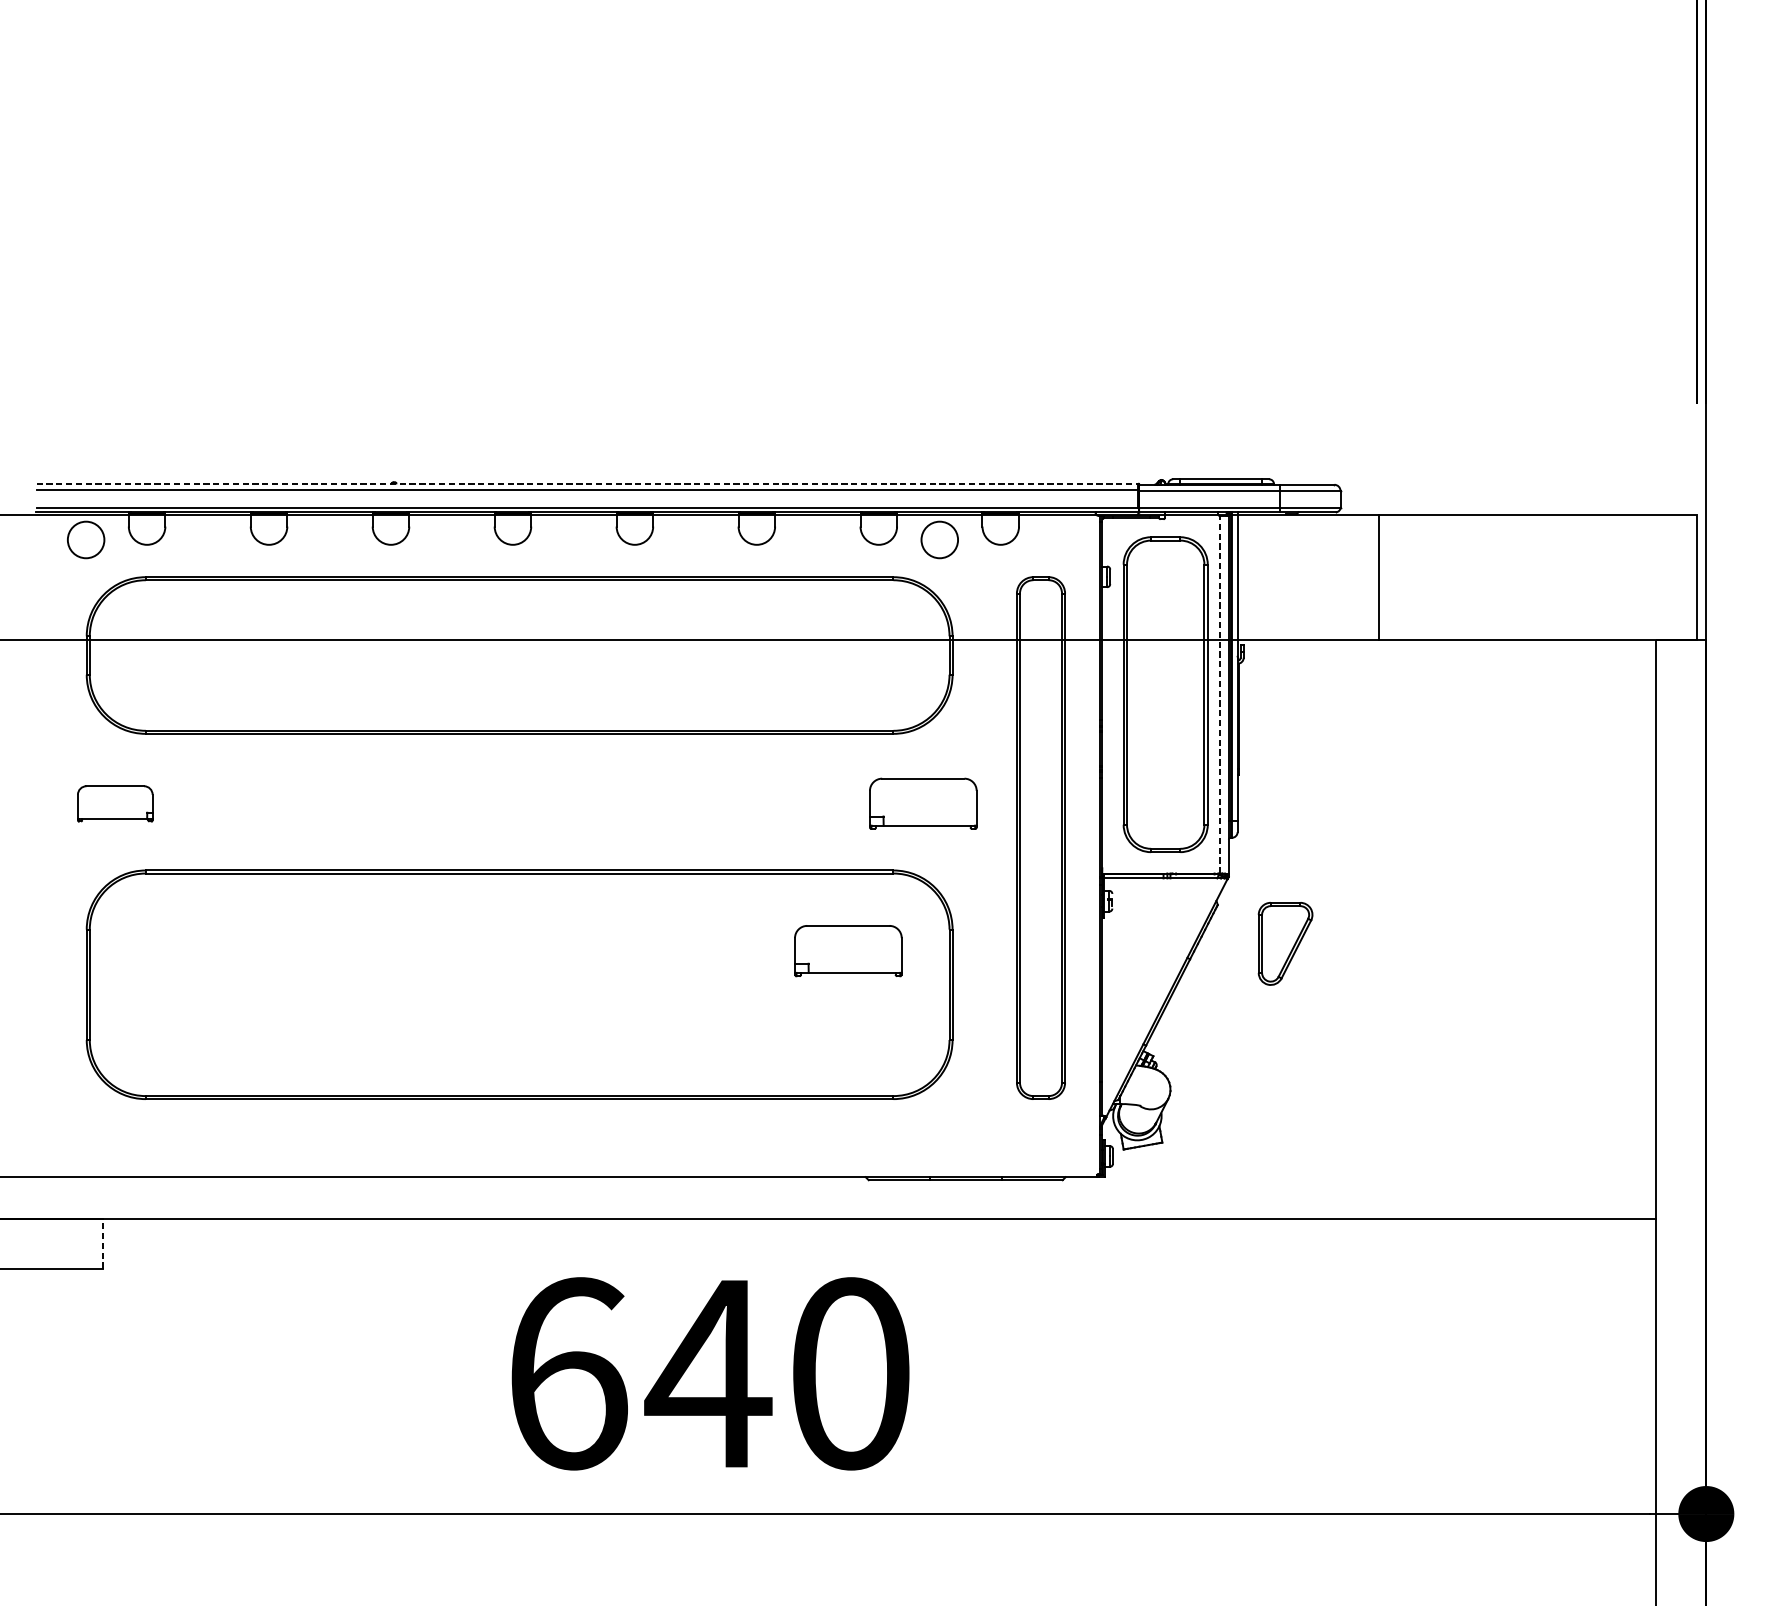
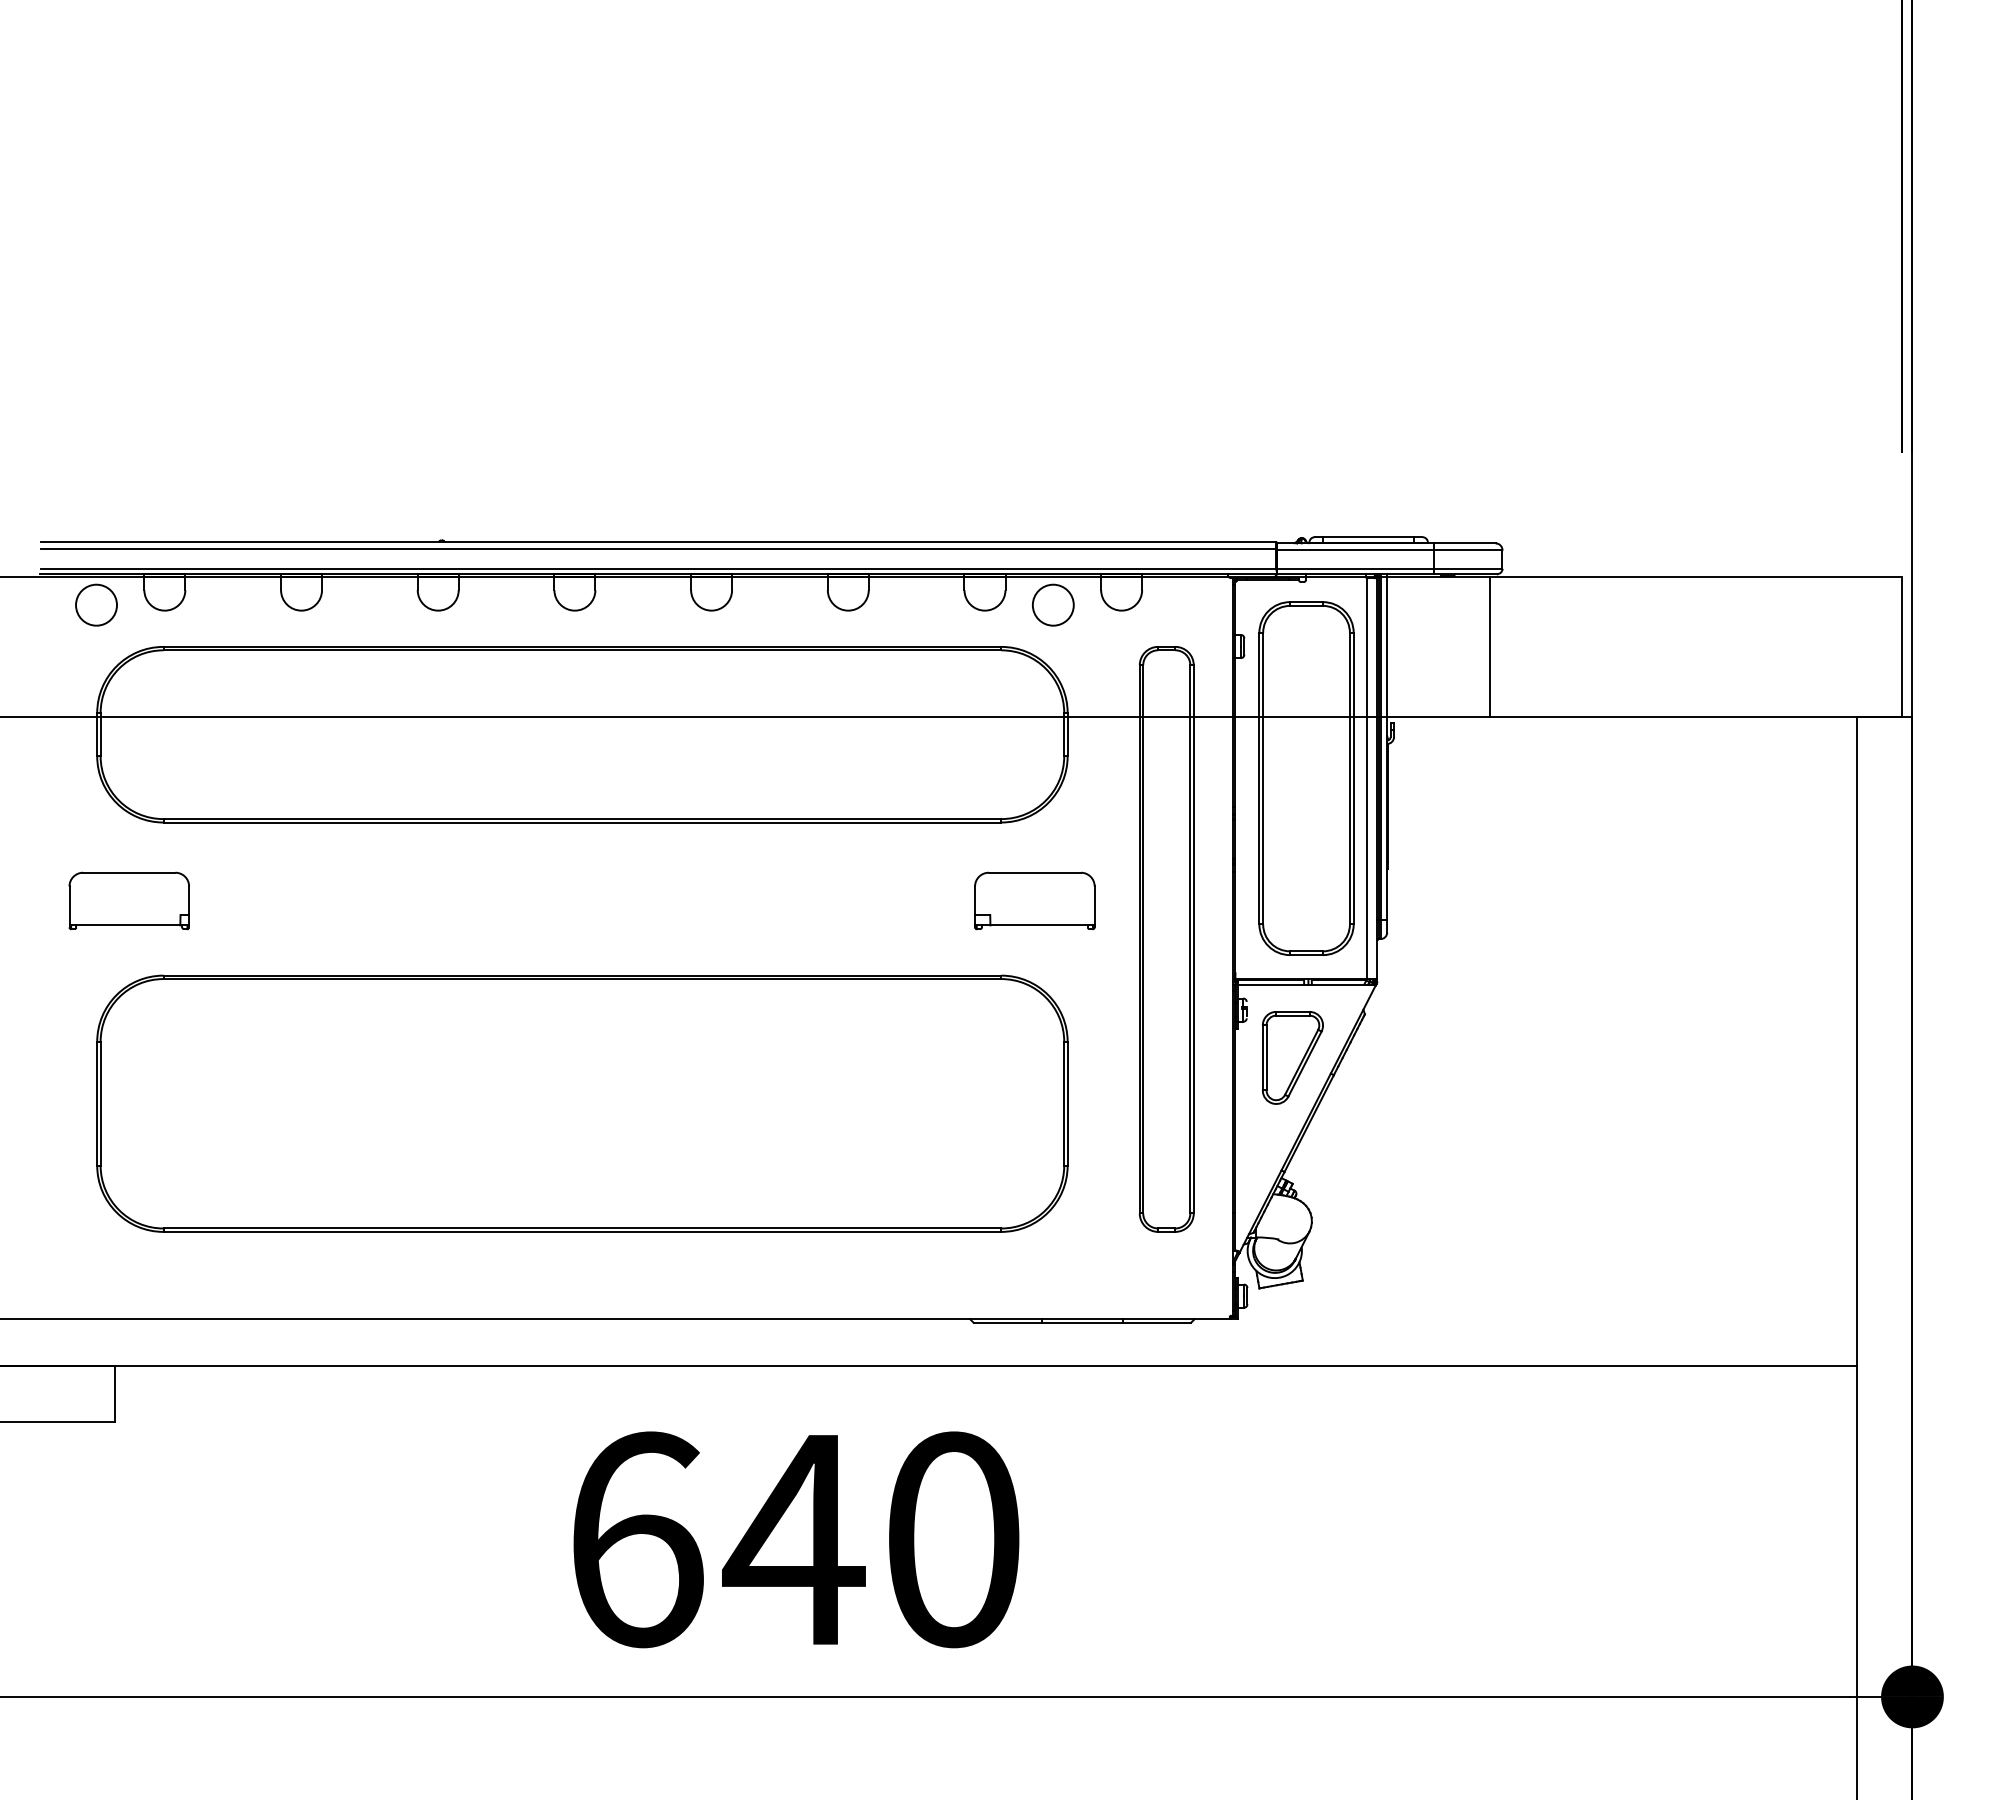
line: (587, 483) -> (658, 541), dashed -> solid
line: (1378, 576) -> (1490, 646), moved
line: (1220, 694) -> (1367, 778), dashed -> solid
part: (114, 803) -> (128, 900), size x1.43
part: (1285, 943) -> (1292, 1057), moved
part: (848, 950) -> (950, 1065), removed
line: (102, 1243) -> (114, 1393), dashed -> solid

